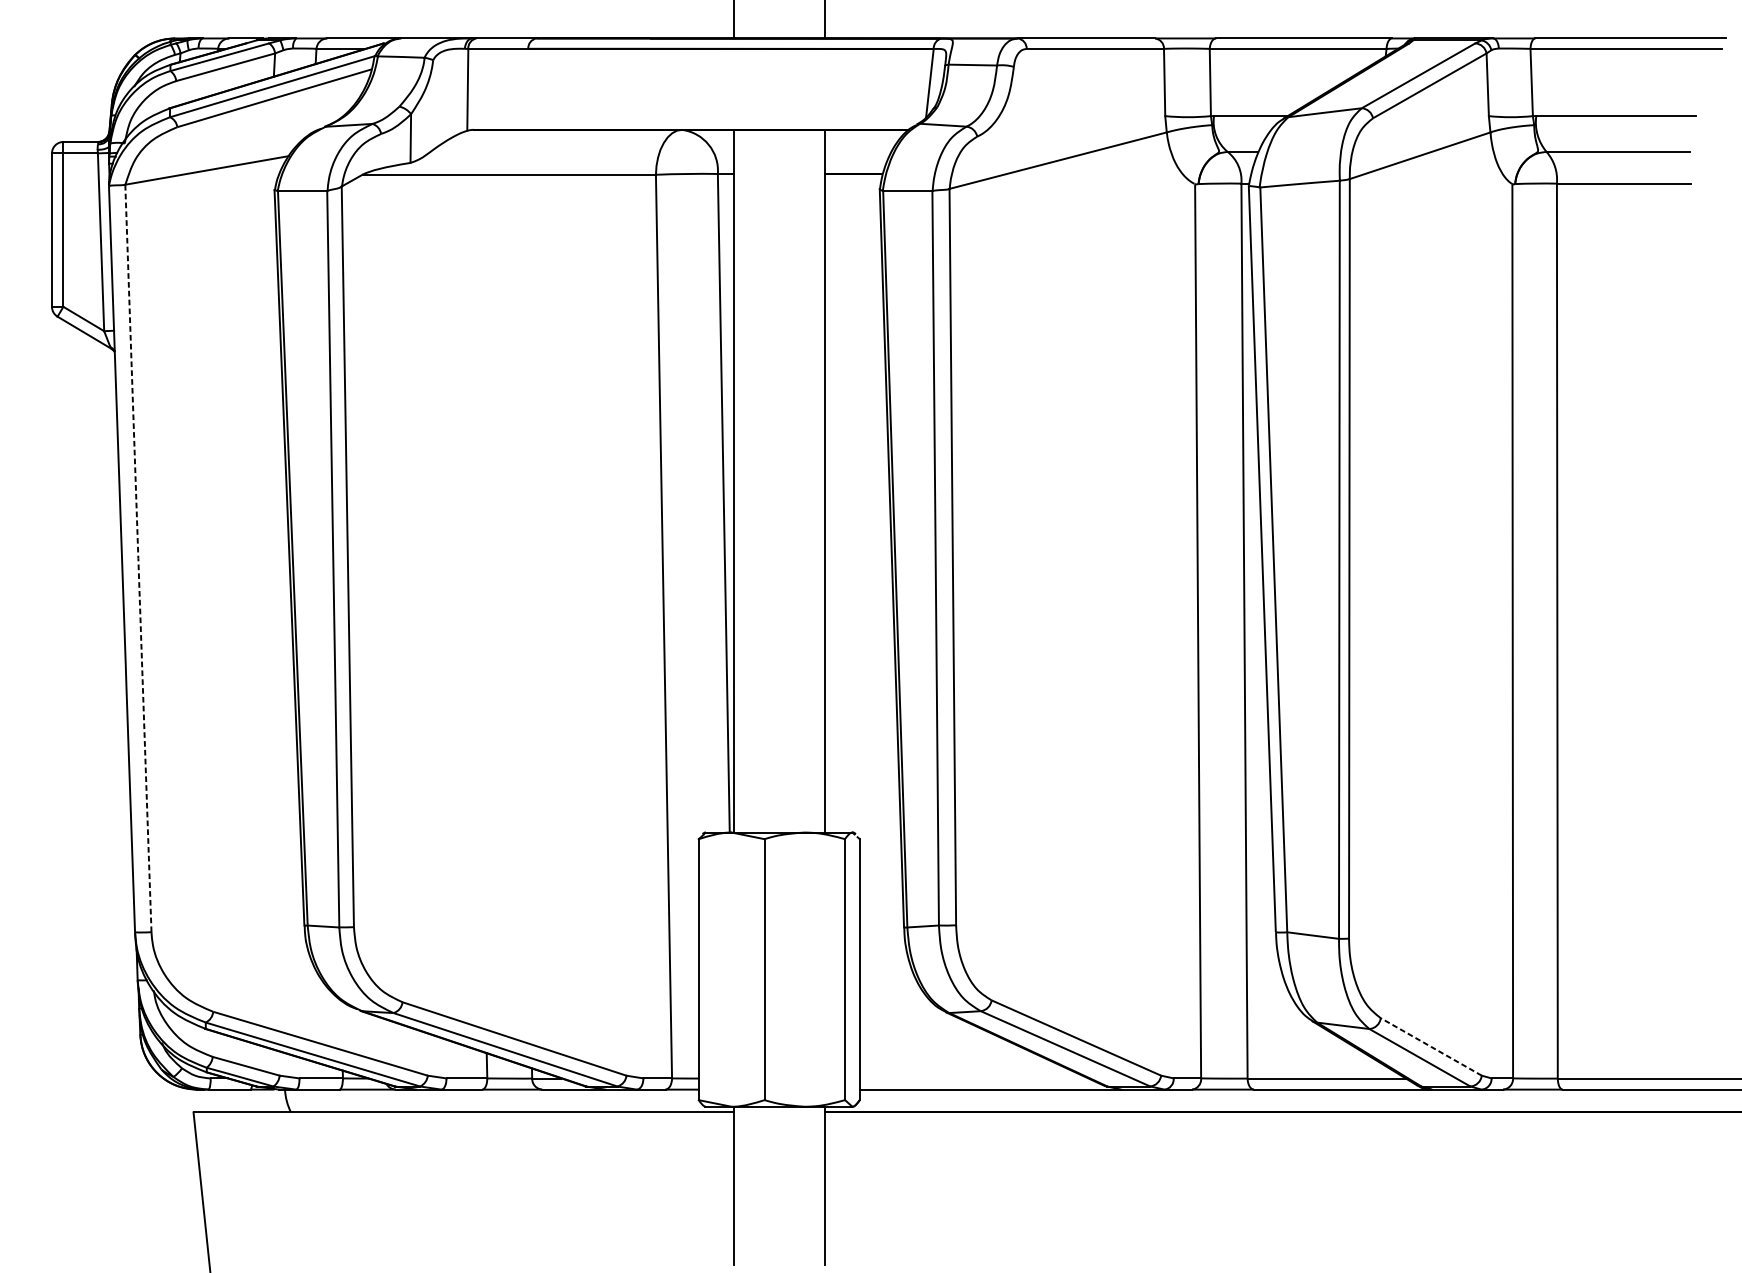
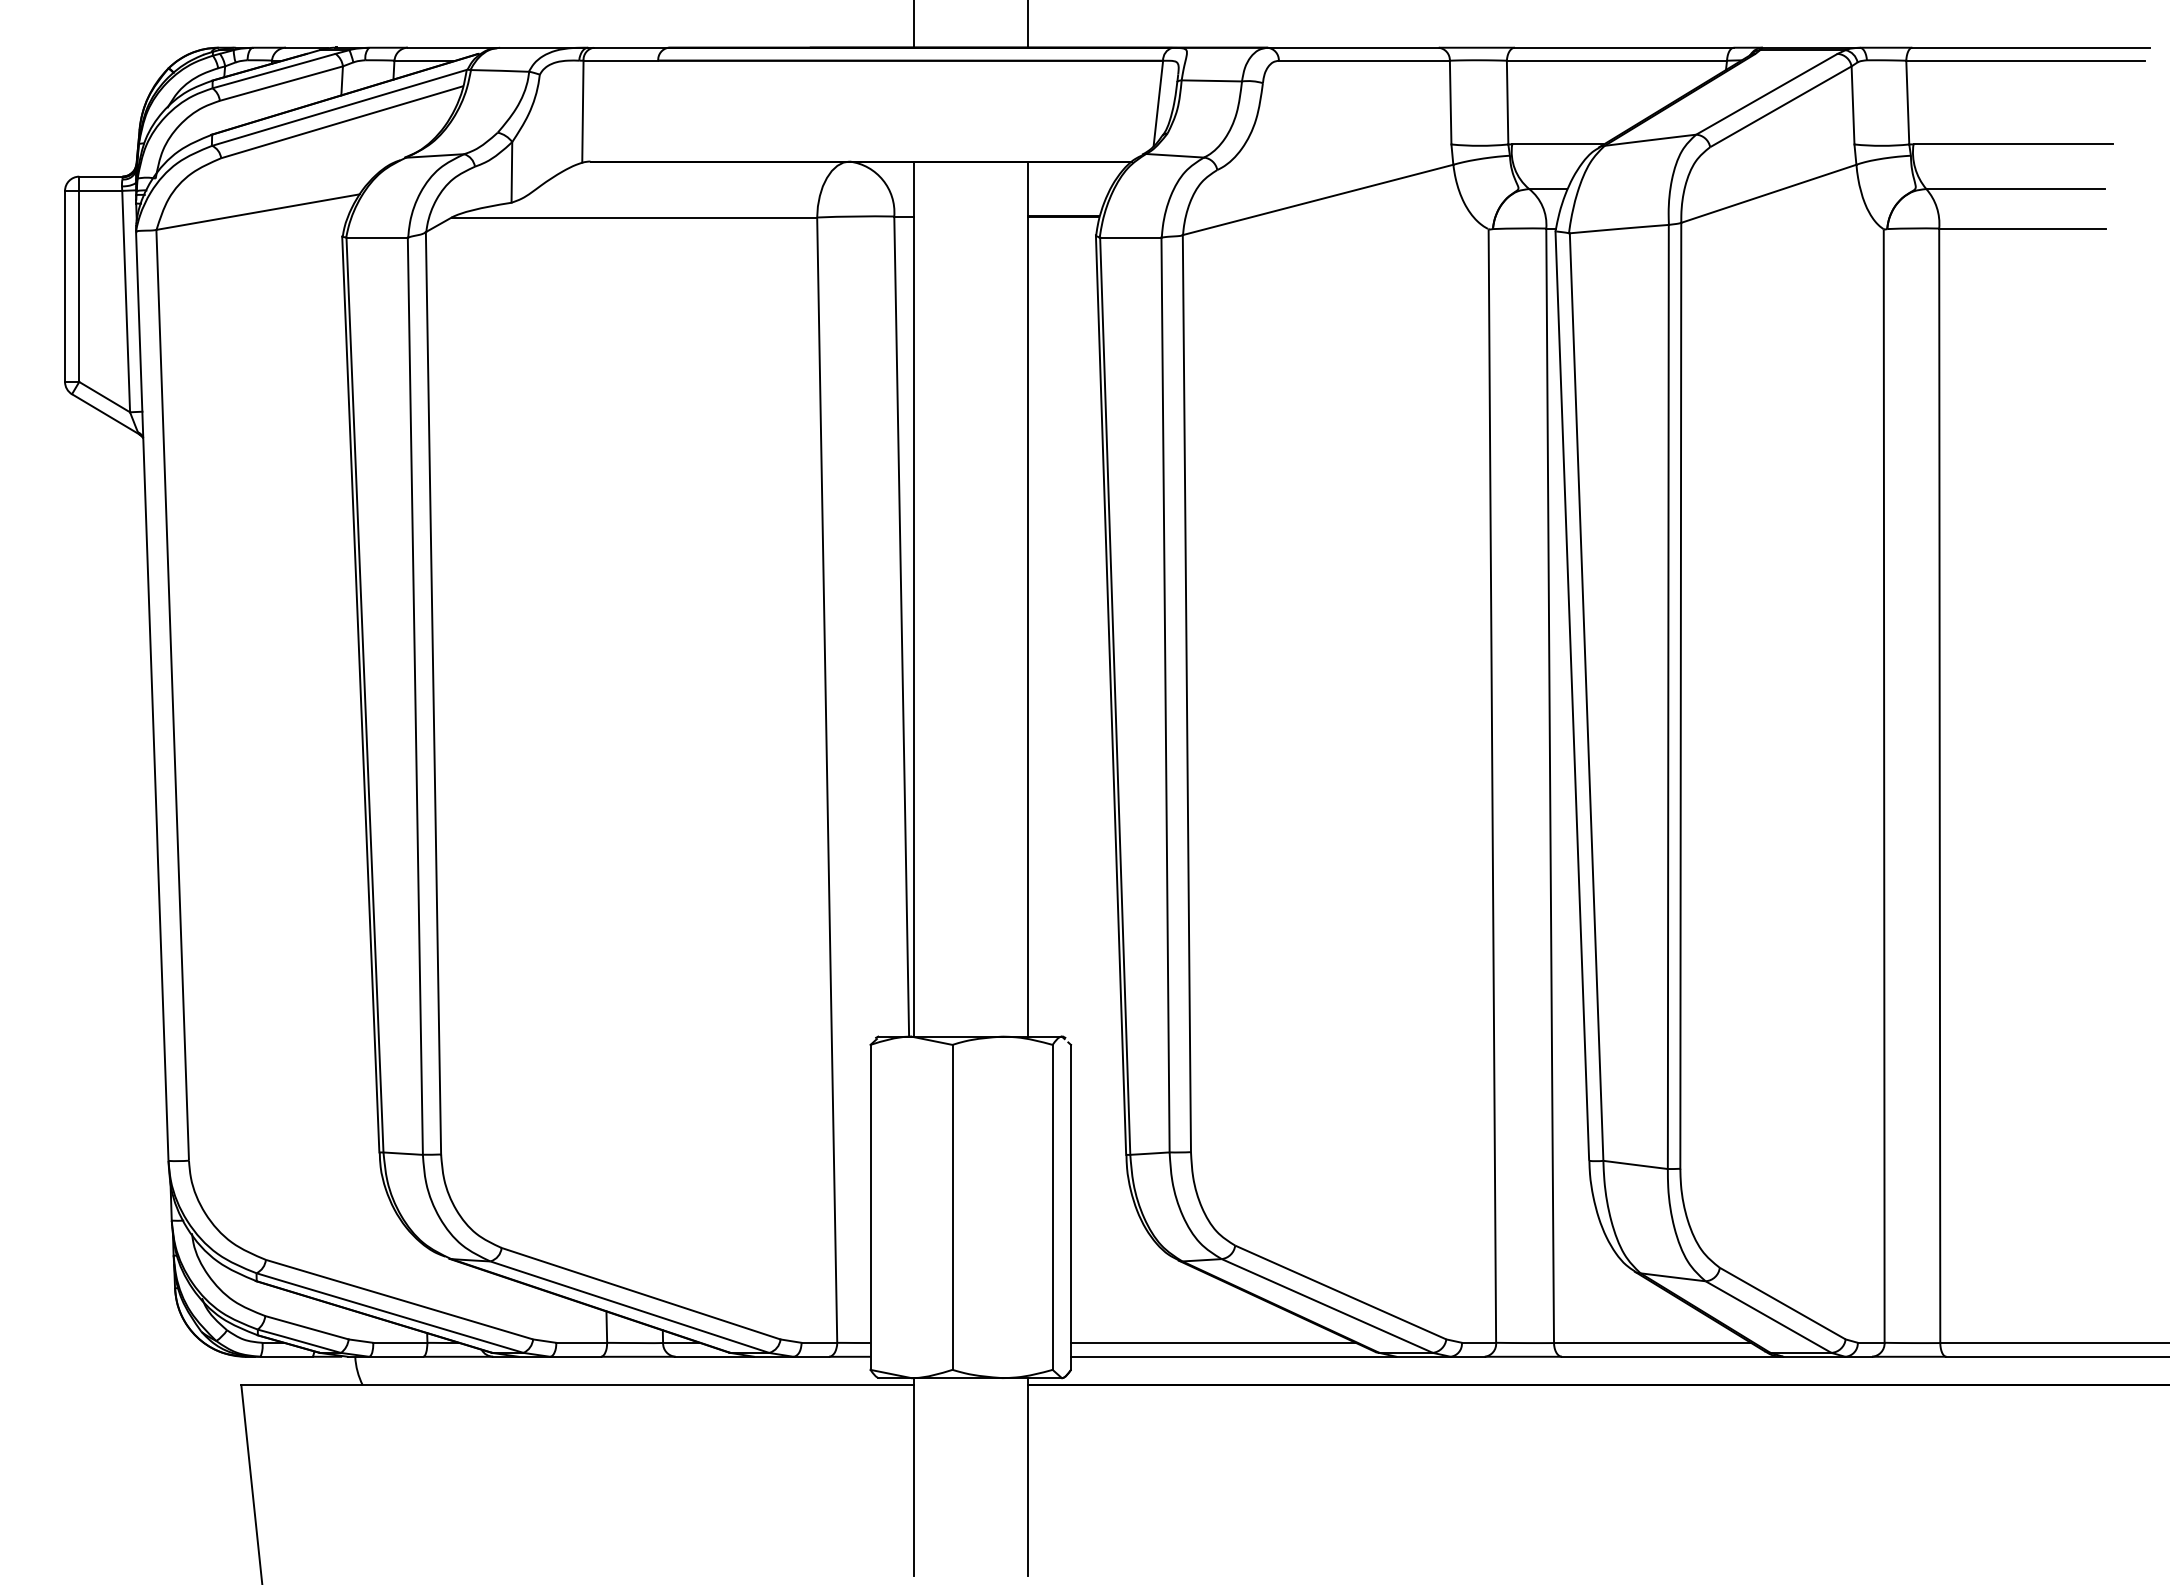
line: (138, 558) -> (172, 695), dashed -> solid
line: (1431, 1046) -> (1782, 1303), dashed -> solid
line: (974, 1078) -> (1213, 1343), added

